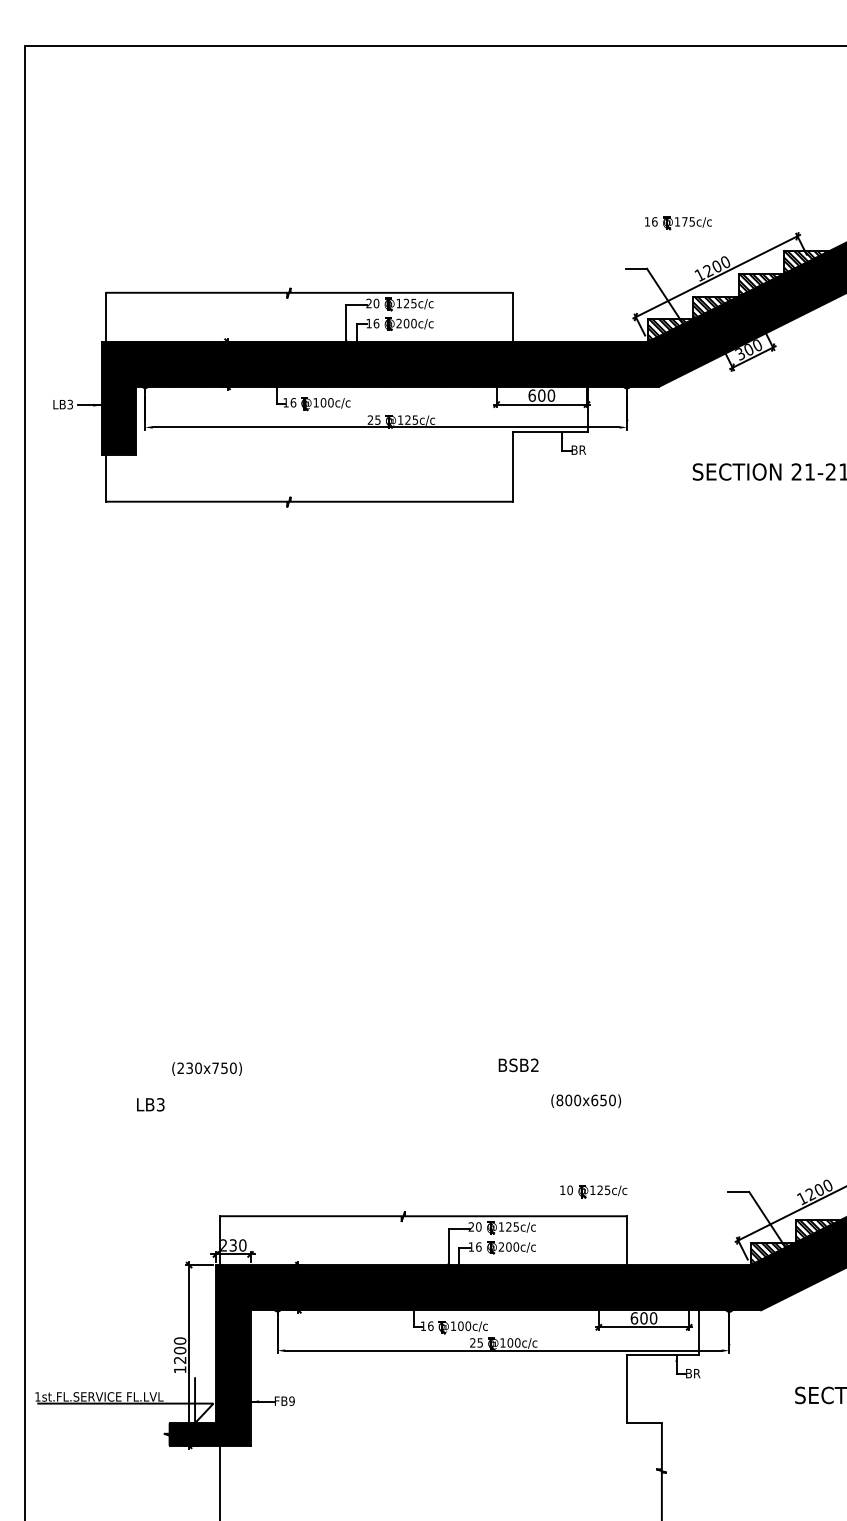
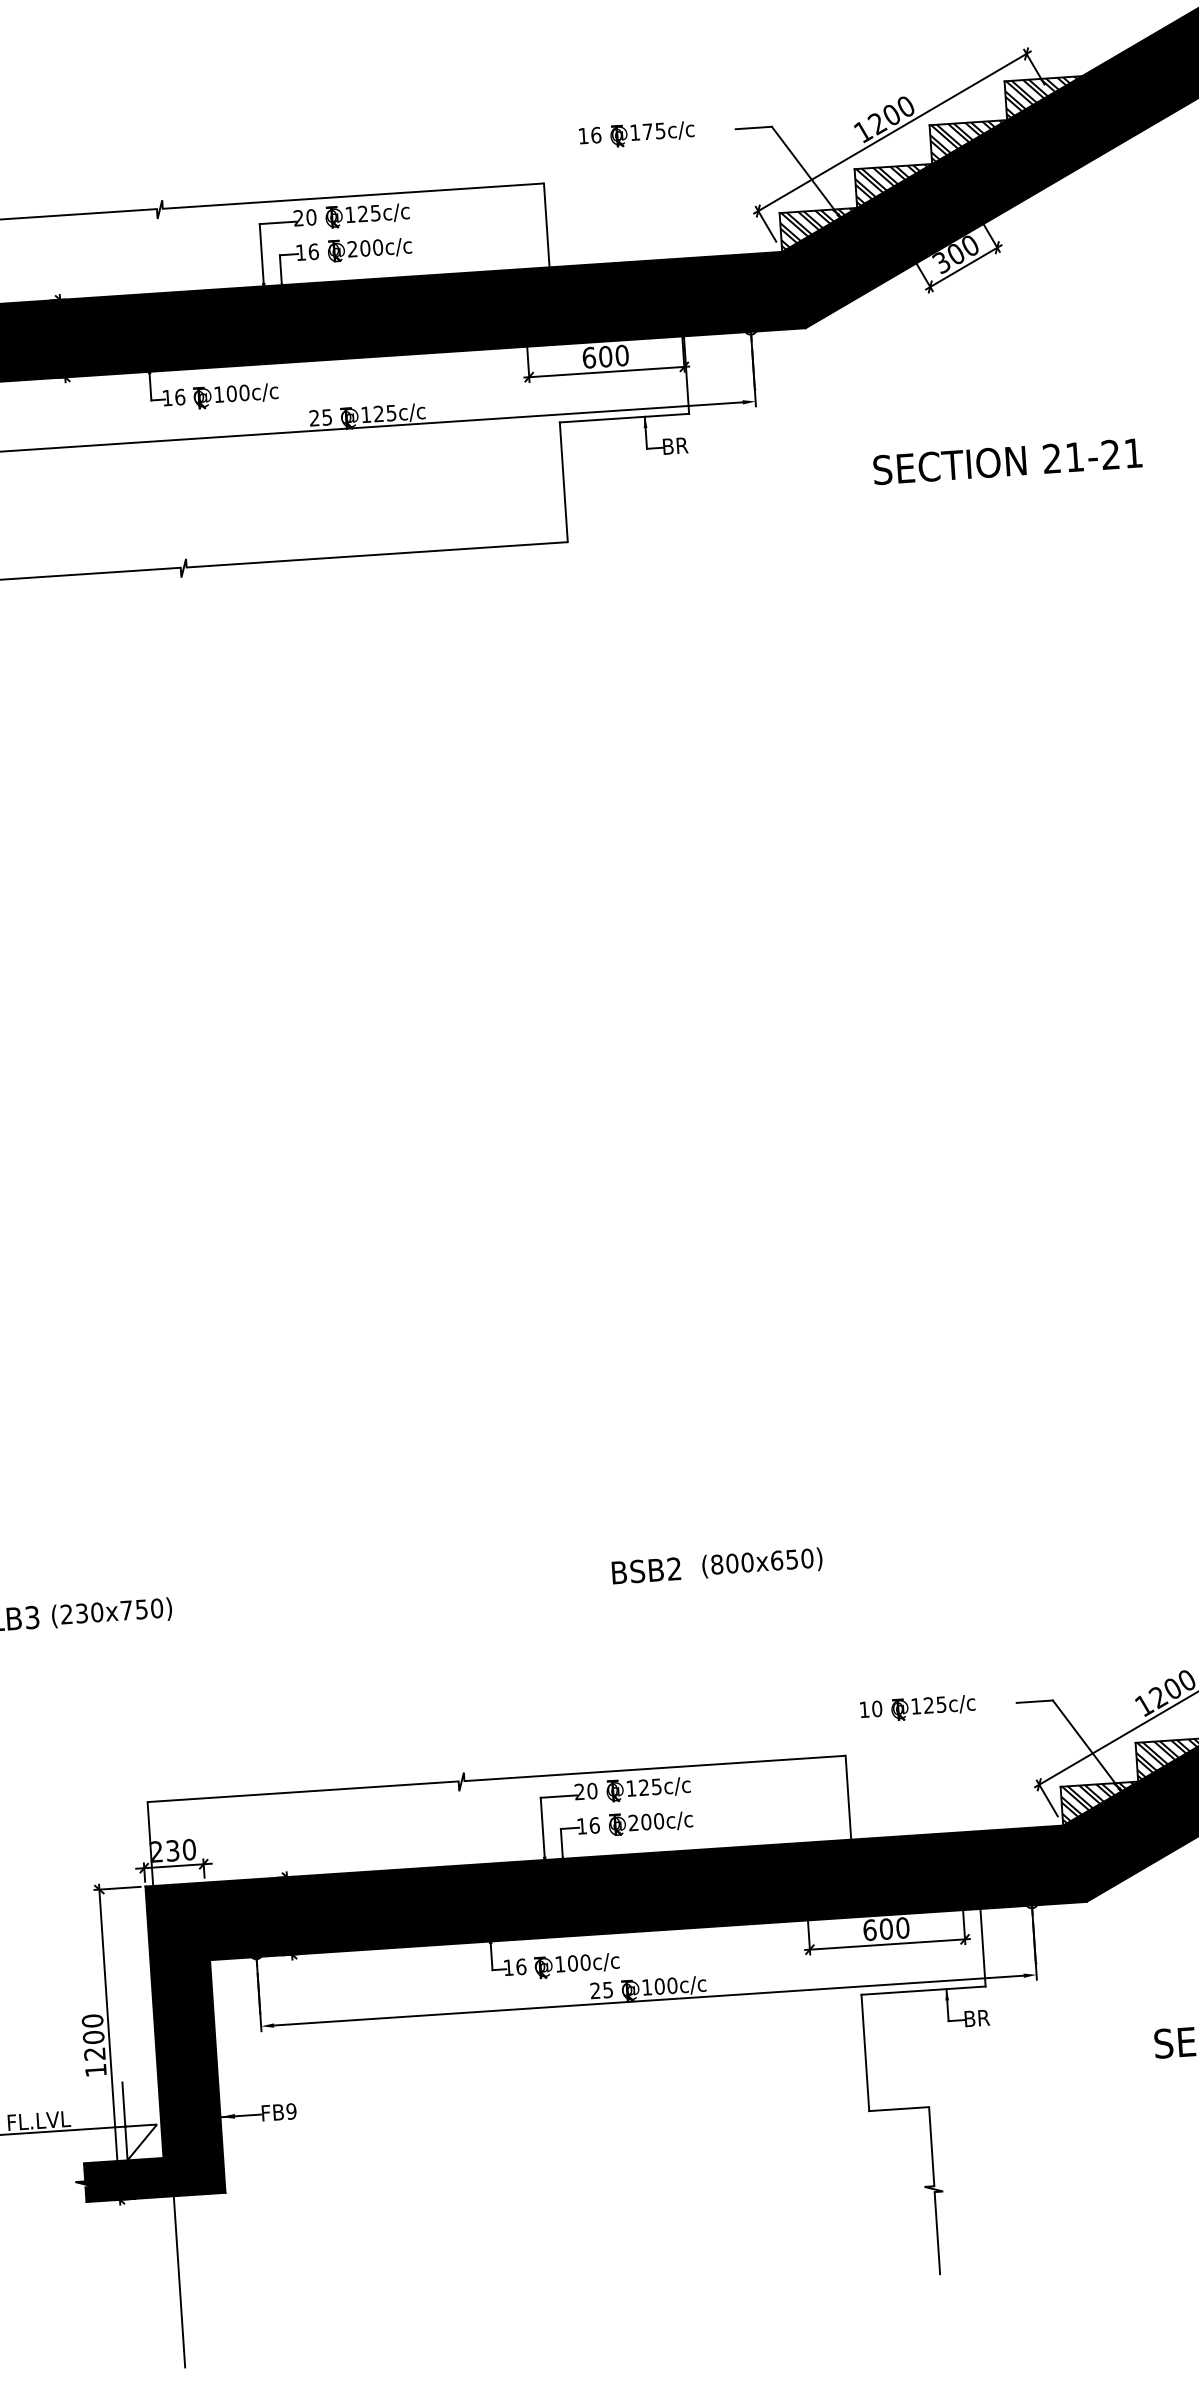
part: (678, 223) -> (637, 135), moved
text: (518, 1065) -> (646, 1571), moved
text: (206, 1068) -> (110, 1611), moved
part: (593, 1191) -> (917, 1708), moved

